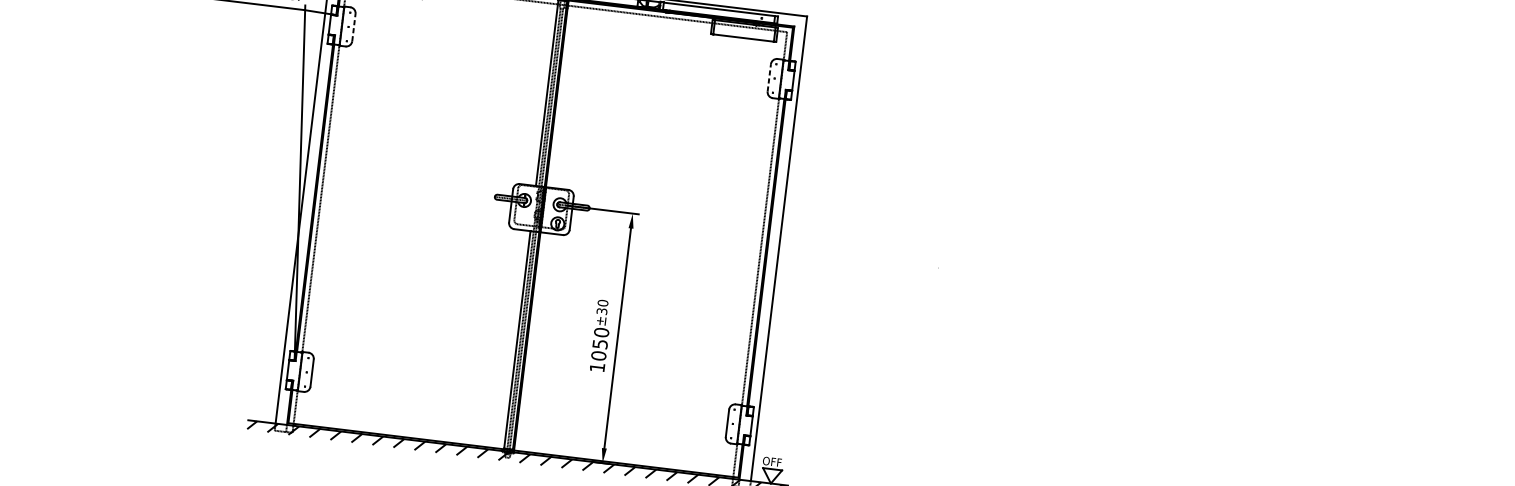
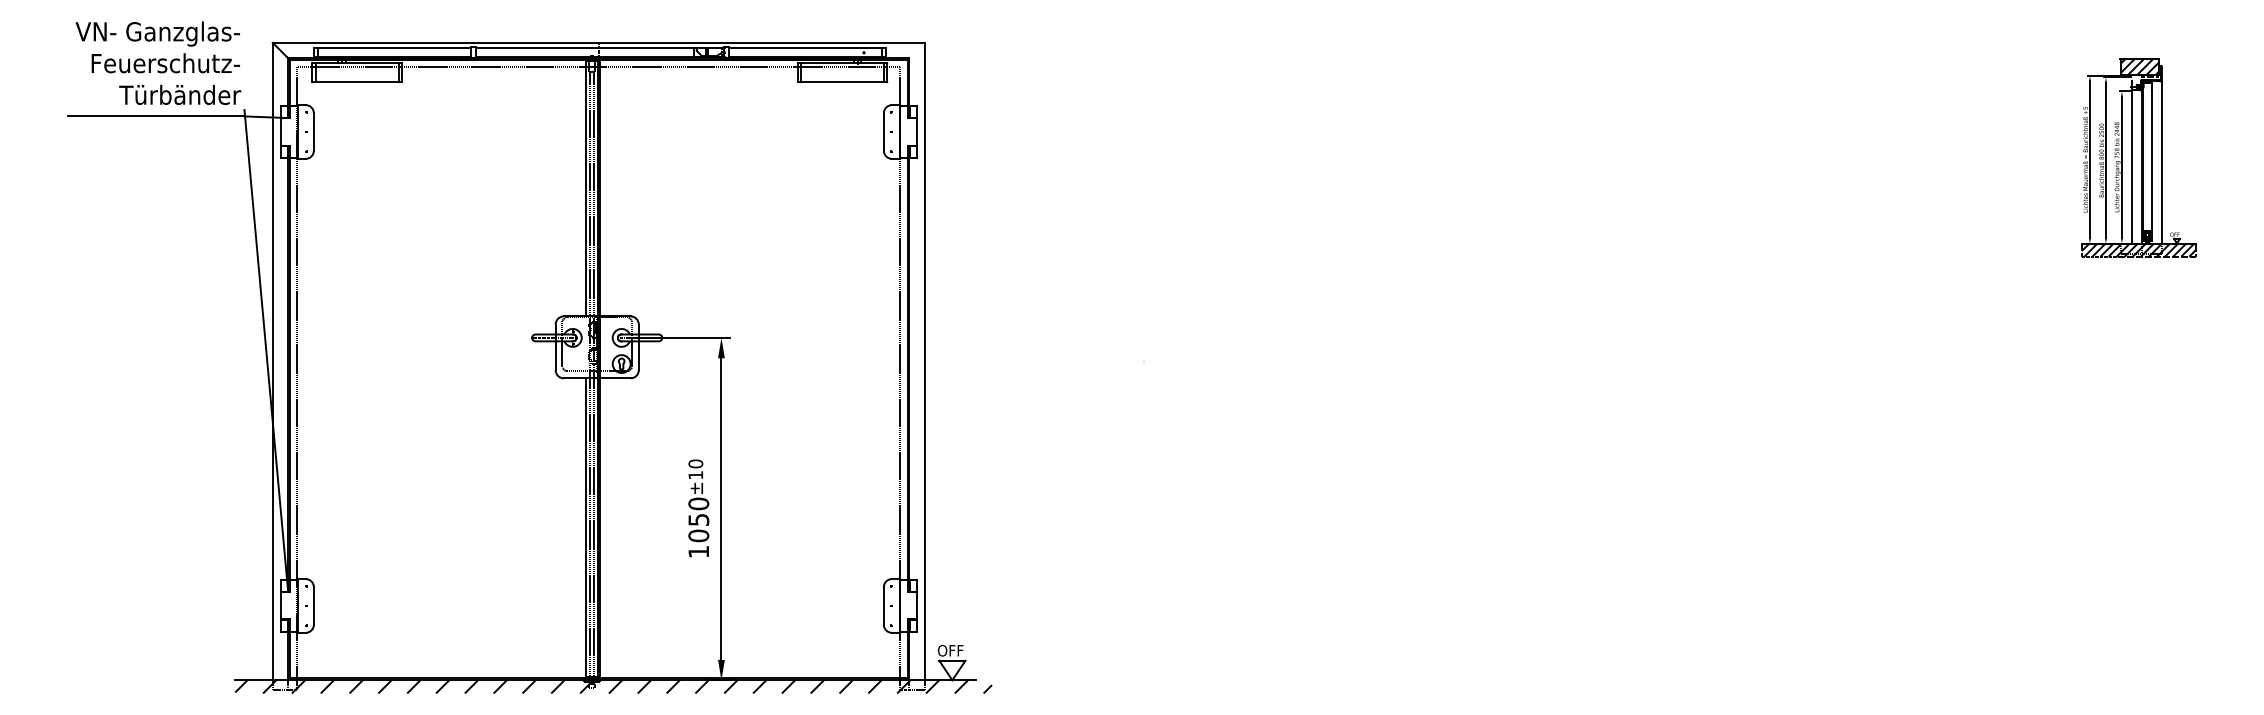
line: (353, 27) -> (313, 132), dashed -> solid
line: (769, 78) -> (883, 132), dashed -> solid
text: (601, 311) -> (695, 475), ±30 -> ±10

